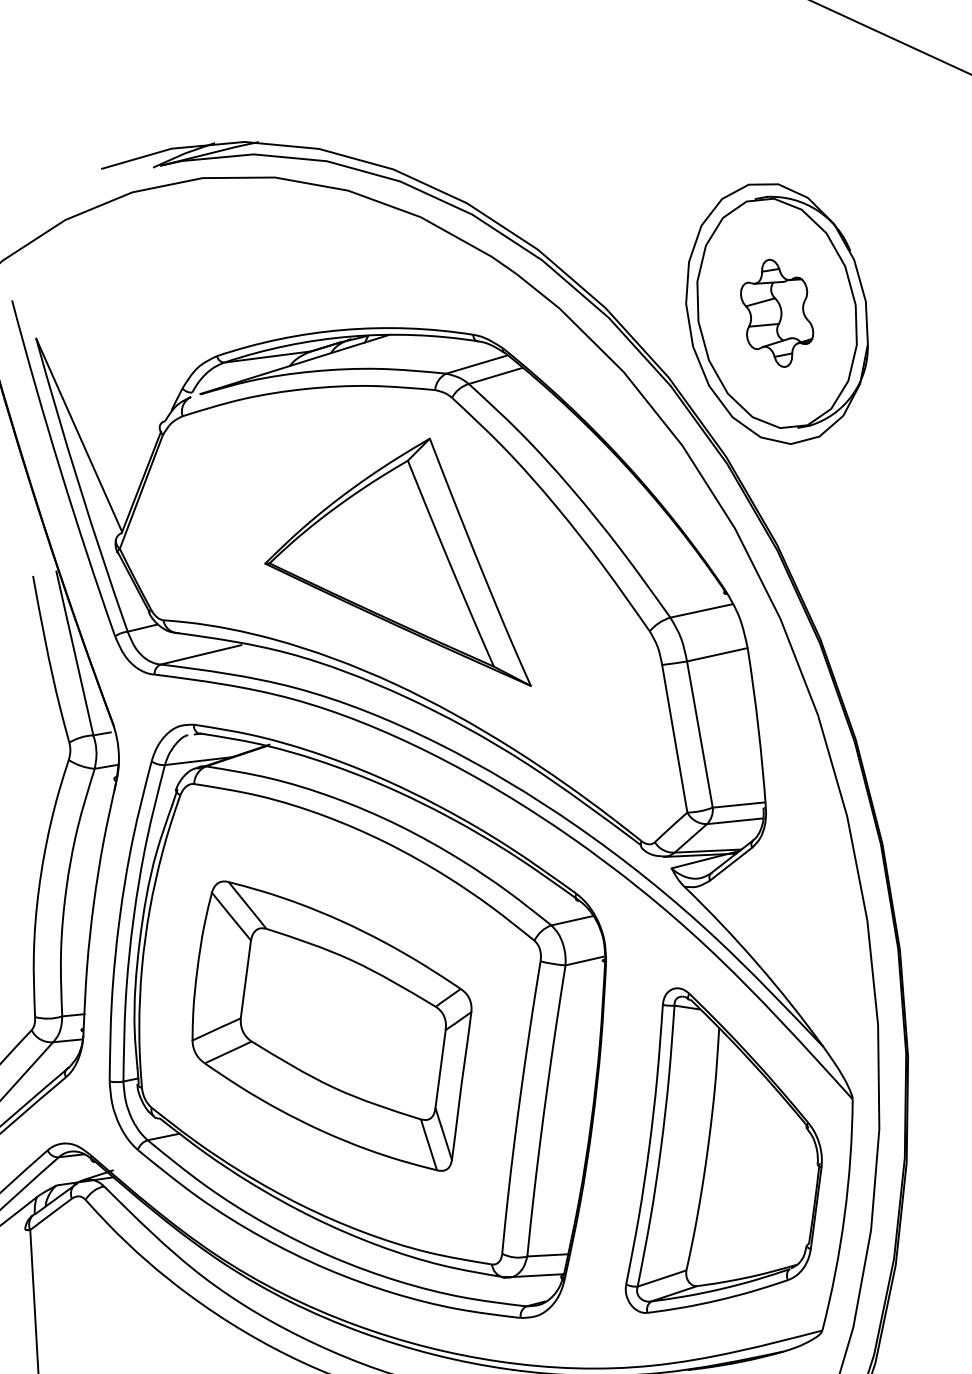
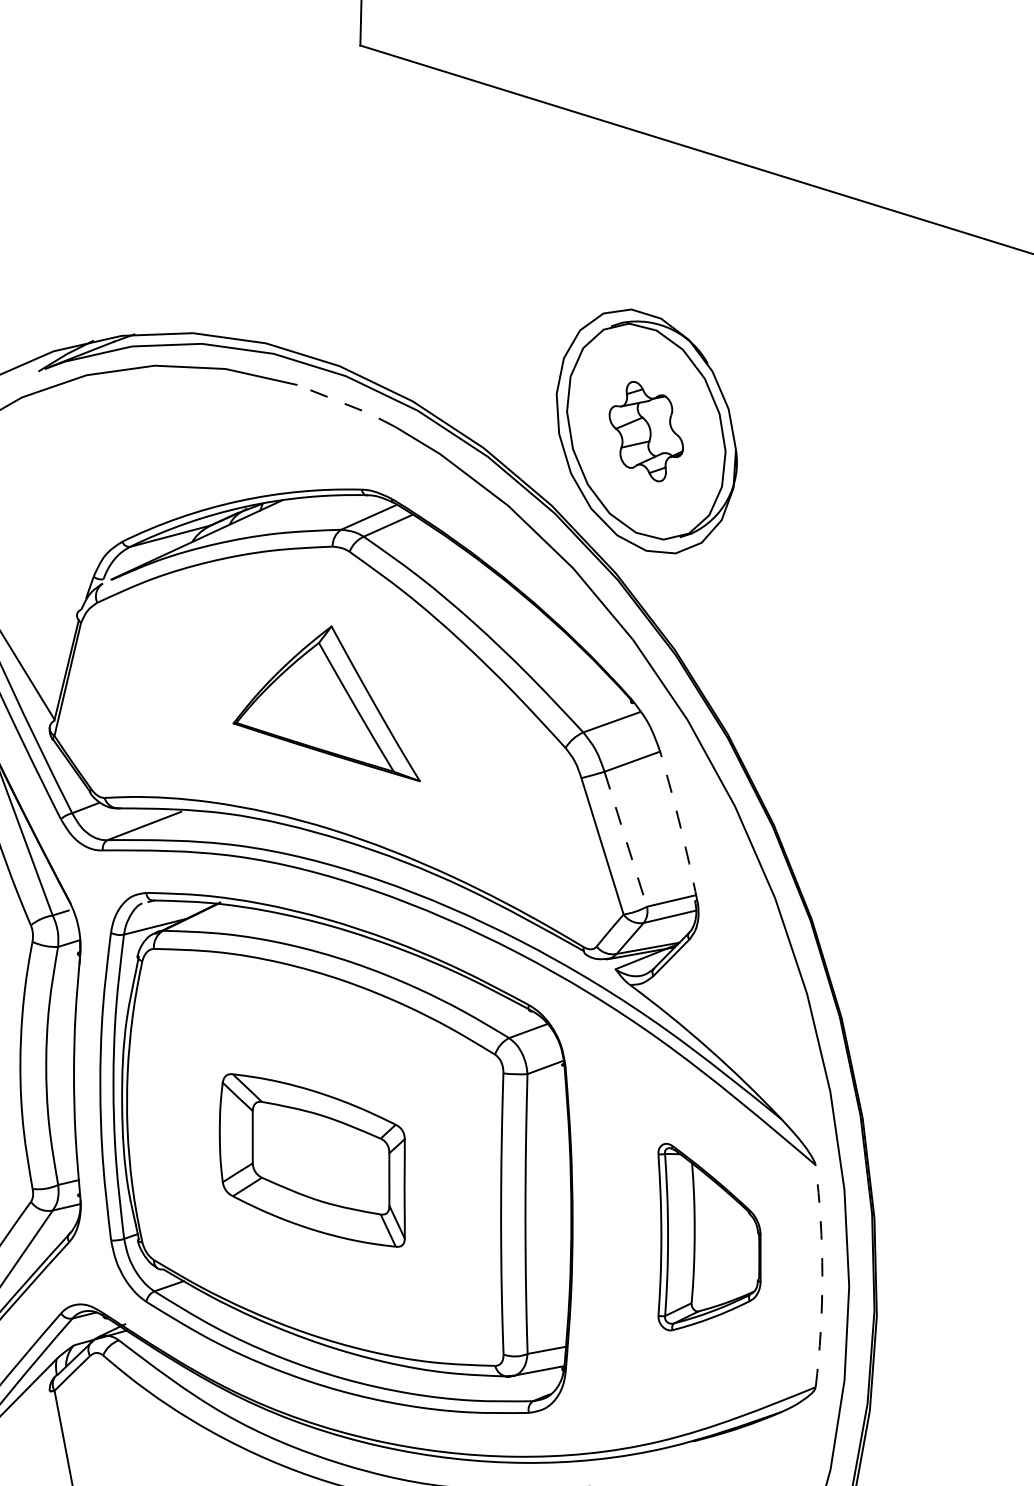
line: (470, 244) -> (347, 404), solid -> dashed
part: (407, 552) -> (326, 703), size x0.7
arc: (758, 728) -> (680, 826), solid -> dashed
line: (699, 734) -> (625, 839), solid -> dashed
part: (330, 1025) -> (312, 1160), size x0.7
part: (732, 1159) -> (709, 1236), size x0.6
arc: (844, 1216) -> (822, 1276), solid -> dashed

